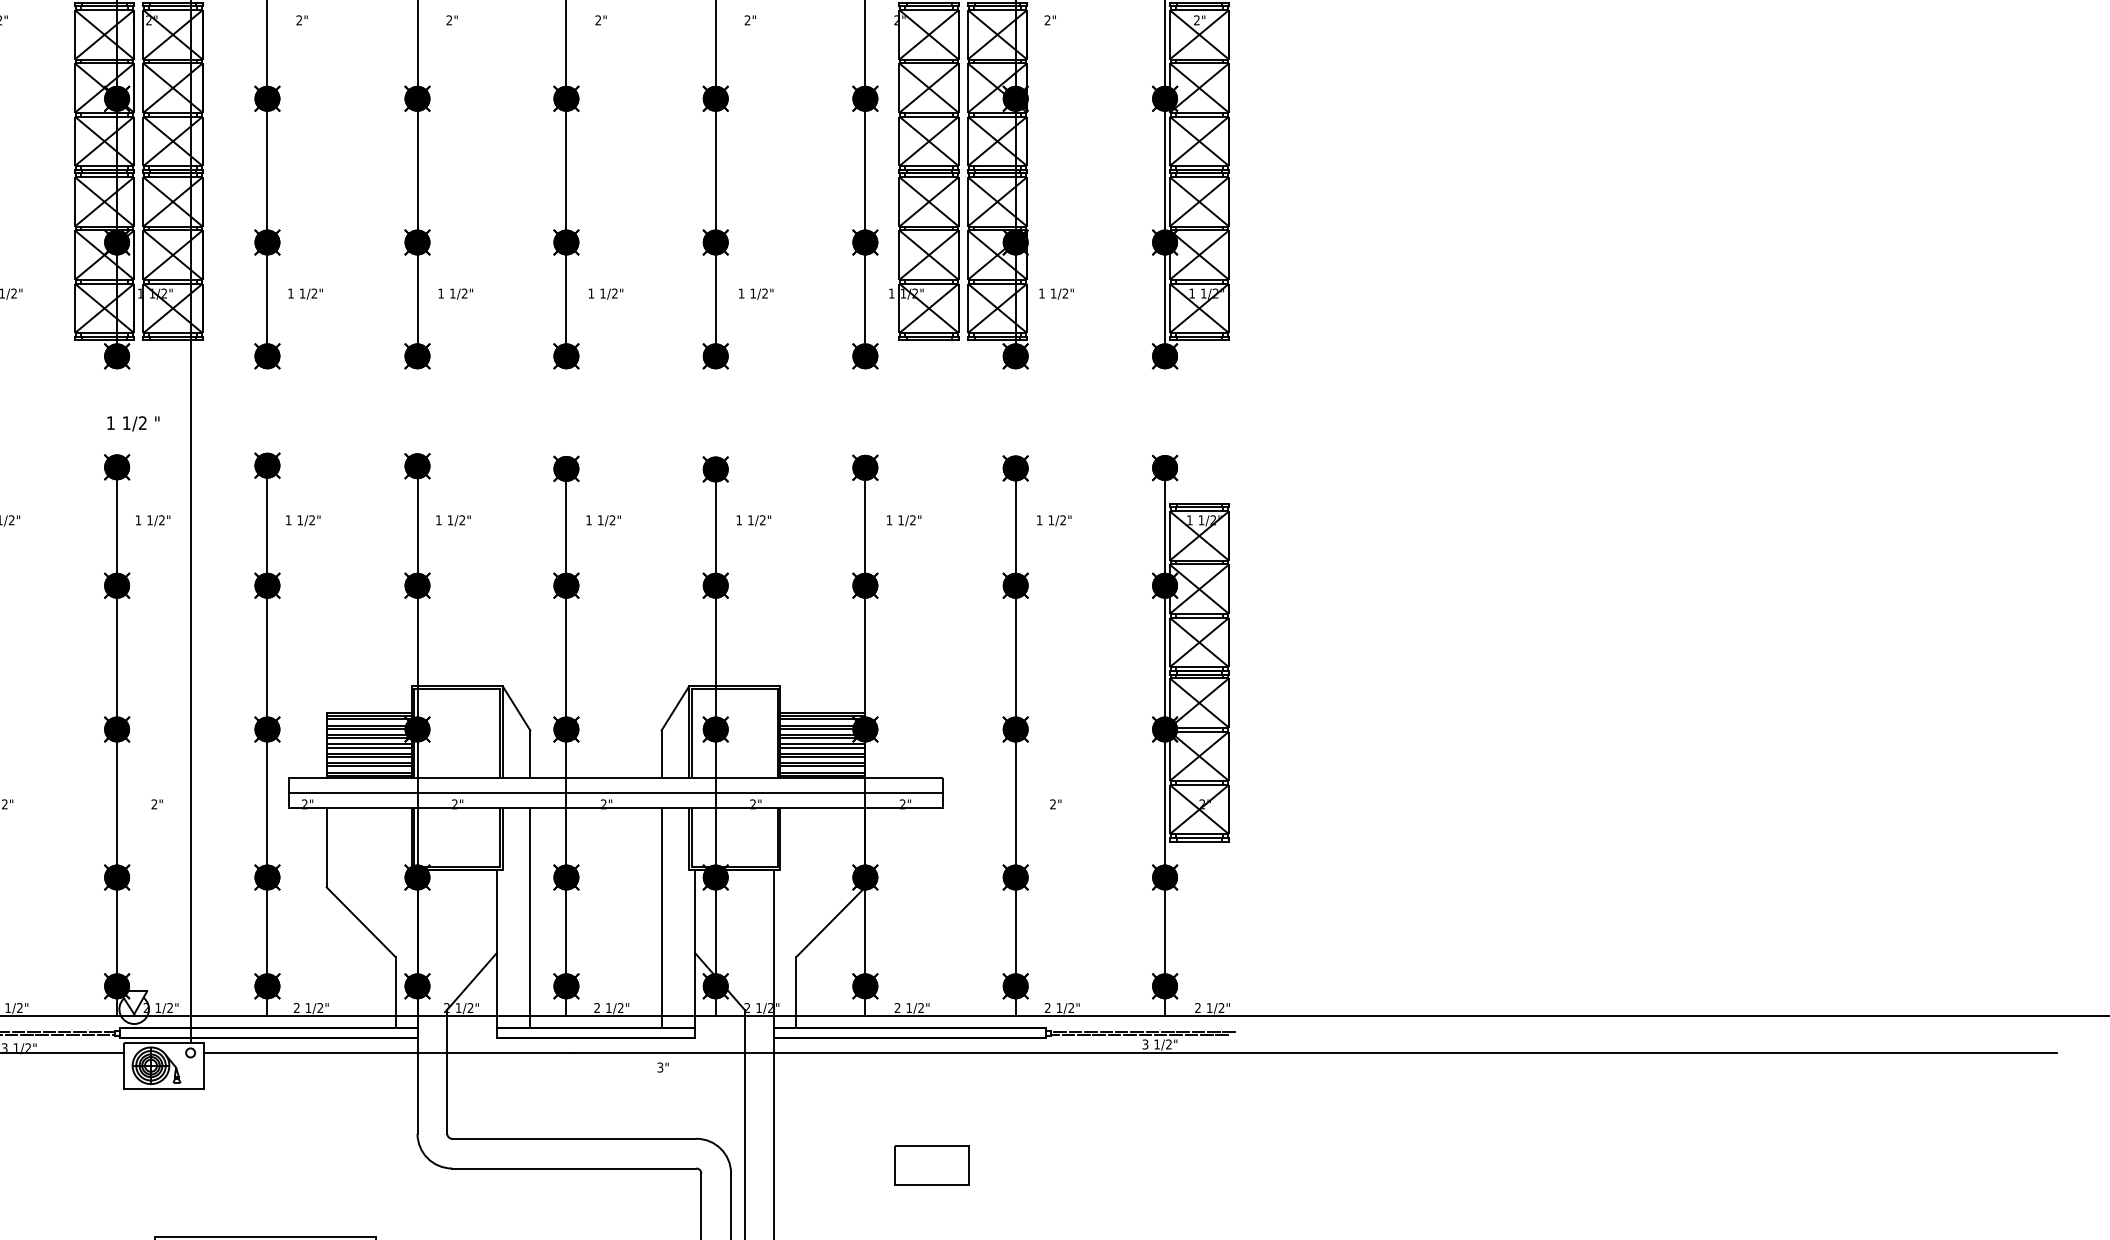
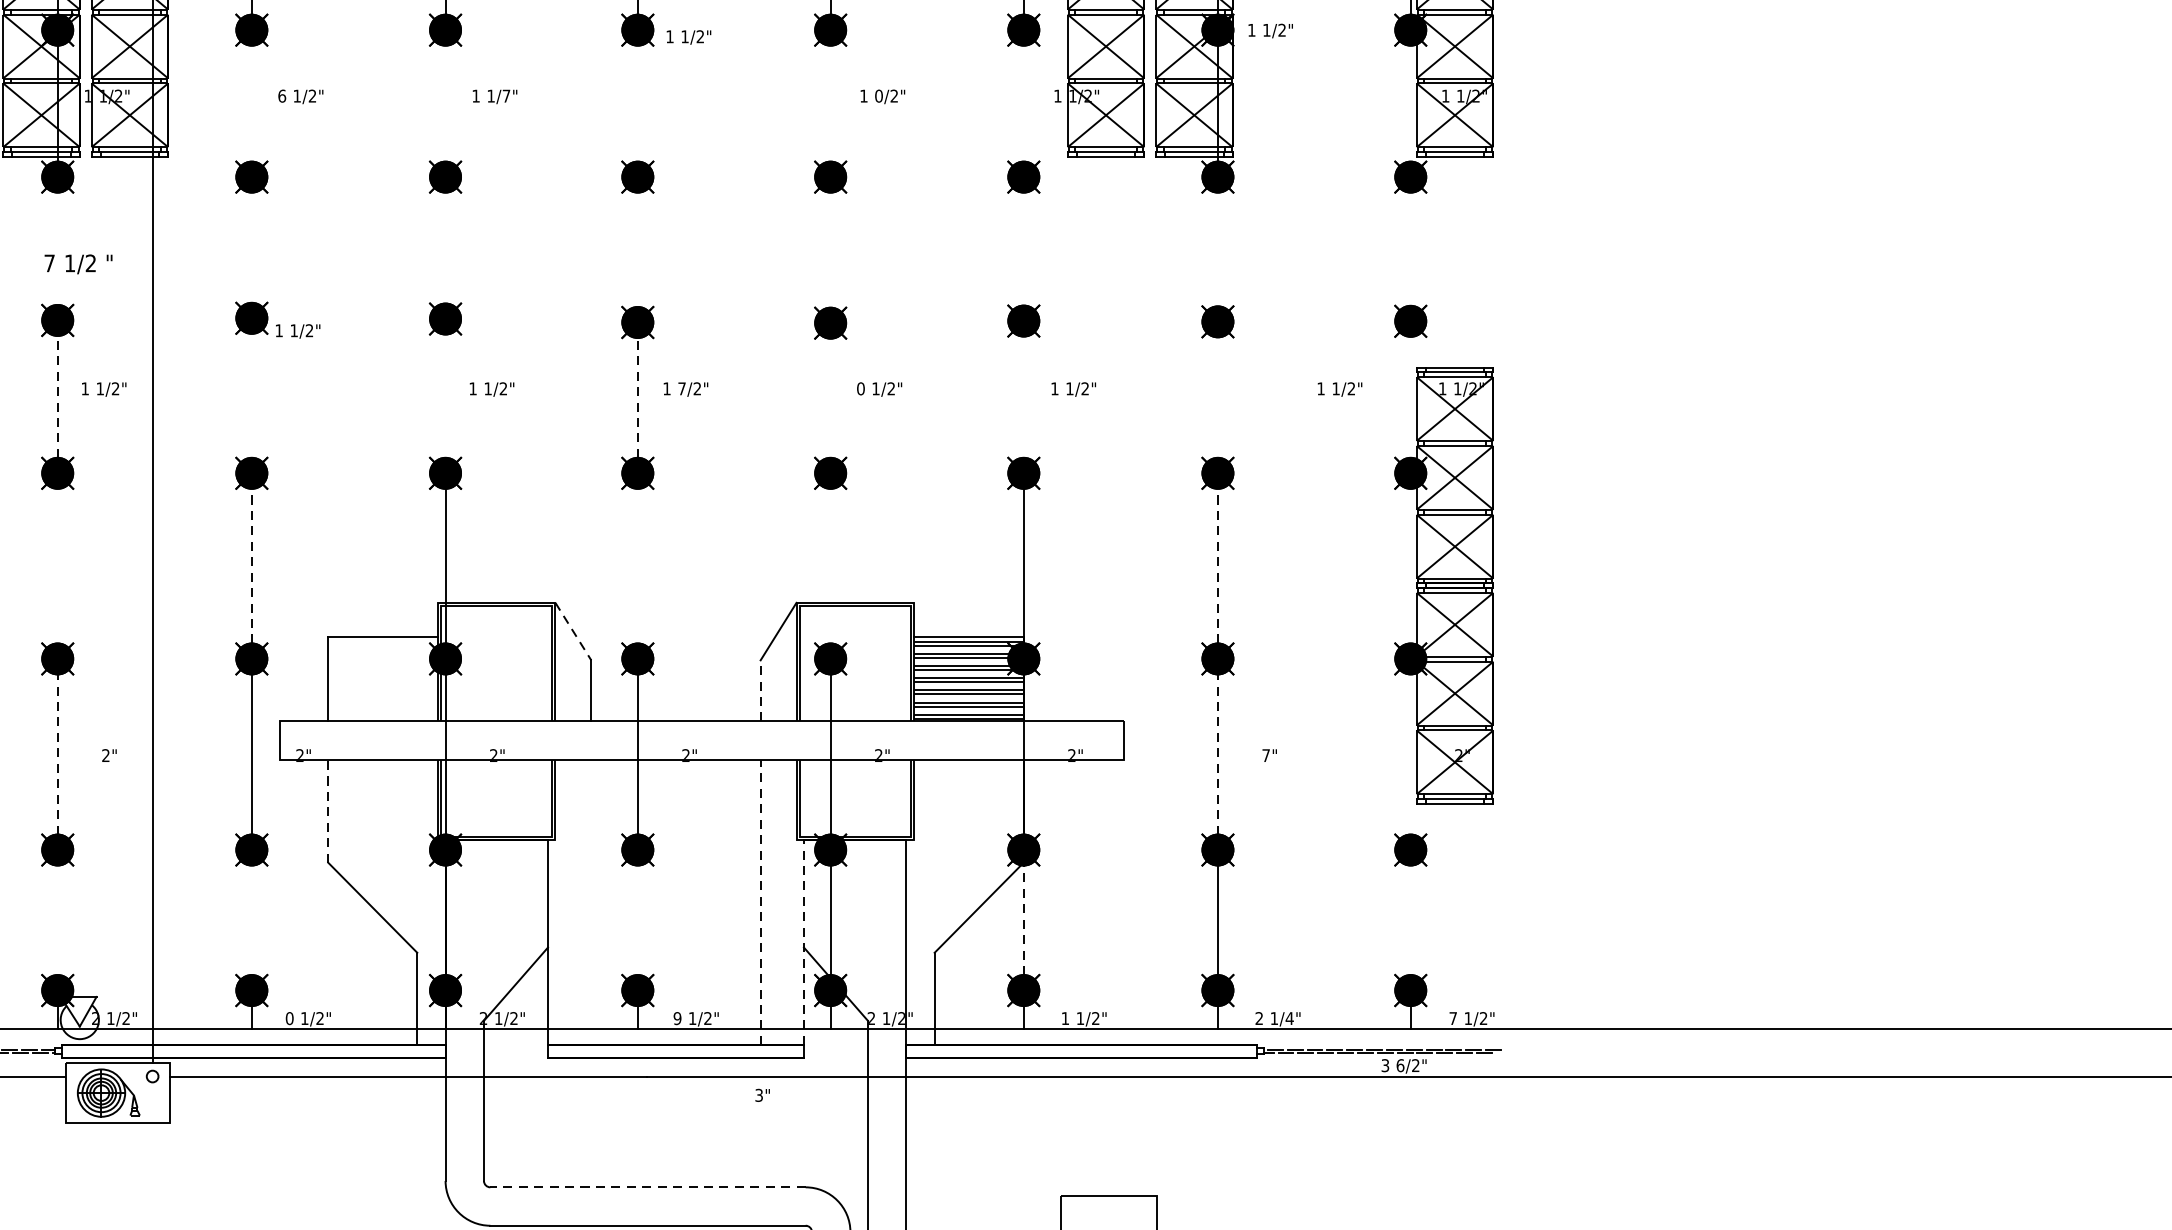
text: (290, 293) -> (281, 96), 1 -> 6
text: (464, 293) -> (506, 96), 1/2" -> 1/7"
text: (605, 293) -> (688, 36), moved
text: (753, 293) -> (879, 96), 1/2" -> 0/2"
text: (1056, 293) -> (1270, 30), moved
line: (267, 299) -> (251, 103), removed
line: (417, 299) -> (445, 103), removed
line: (566, 299) -> (637, 103), removed
line: (715, 299) -> (830, 103), removed
line: (865, 299) -> (1023, 103), removed
line: (1165, 299) -> (1411, 103), removed
text: (110, 422) -> (49, 262), 1 -> 7
text: (303, 520) -> (298, 330), moved
text: (600, 520) -> (681, 389), 1/2" -> 7/2"
text: (739, 520) -> (861, 389), 1 -> 0
text: (1054, 520) -> (1340, 389), moved
line: (267, 525) -> (251, 395), removed
line: (417, 525) -> (445, 395), removed
line: (117, 526) -> (58, 396), solid -> dashed
line: (566, 526) -> (637, 396), solid -> dashed
line: (865, 526) -> (1023, 396), removed
line: (1015, 526) -> (1217, 396), removed
line: (1165, 526) -> (1411, 396), removed
line: (715, 527) -> (830, 398), removed
line: (117, 657) -> (58, 565), removed
line: (267, 657) -> (251, 565), solid -> dashed
line: (566, 657) -> (637, 565), removed
line: (715, 657) -> (830, 565), removed
line: (1015, 657) -> (1217, 565), solid -> dashed
line: (1165, 657) -> (1411, 565), removed
line: (516, 708) -> (573, 631), solid -> dashed
hatch: (368, 745) -> (382, 679), removed
line: (661, 754) -> (760, 691), solid -> dashed
line: (615, 793) -> (701, 741), removed
line: (117, 803) -> (58, 754), solid -> dashed
line: (1015, 803) -> (1217, 754), solid -> dashed
line: (1165, 803) -> (1411, 754), removed
text: (1052, 804) -> (1265, 755), 2" -> 7"
line: (326, 847) -> (328, 811), solid -> dashed
line: (661, 917) -> (760, 901), solid -> dashed
line: (530, 918) -> (591, 902), removed
line: (117, 931) -> (58, 919), removed
line: (267, 931) -> (251, 919), removed
line: (566, 931) -> (637, 919), removed
line: (865, 931) -> (1023, 919), solid -> dashed
line: (1165, 931) -> (1411, 919), removed
line: (695, 948) -> (804, 941), solid -> dashed
text: (897, 1007) -> (1065, 1017), 2 -> 1
text: (1071, 1007) -> (1289, 1017), 1/2" -> 1/4"
text: (1197, 1007) -> (1452, 1017), 2 -> 7
text: (296, 1008) -> (289, 1019), 2 -> 0
text: (597, 1008) -> (677, 1019), 2 -> 9
text: (1157, 1044) -> (1400, 1065), 1/2" -> 6/2"
line: (573, 1138) -> (646, 1186), solid -> dashed

